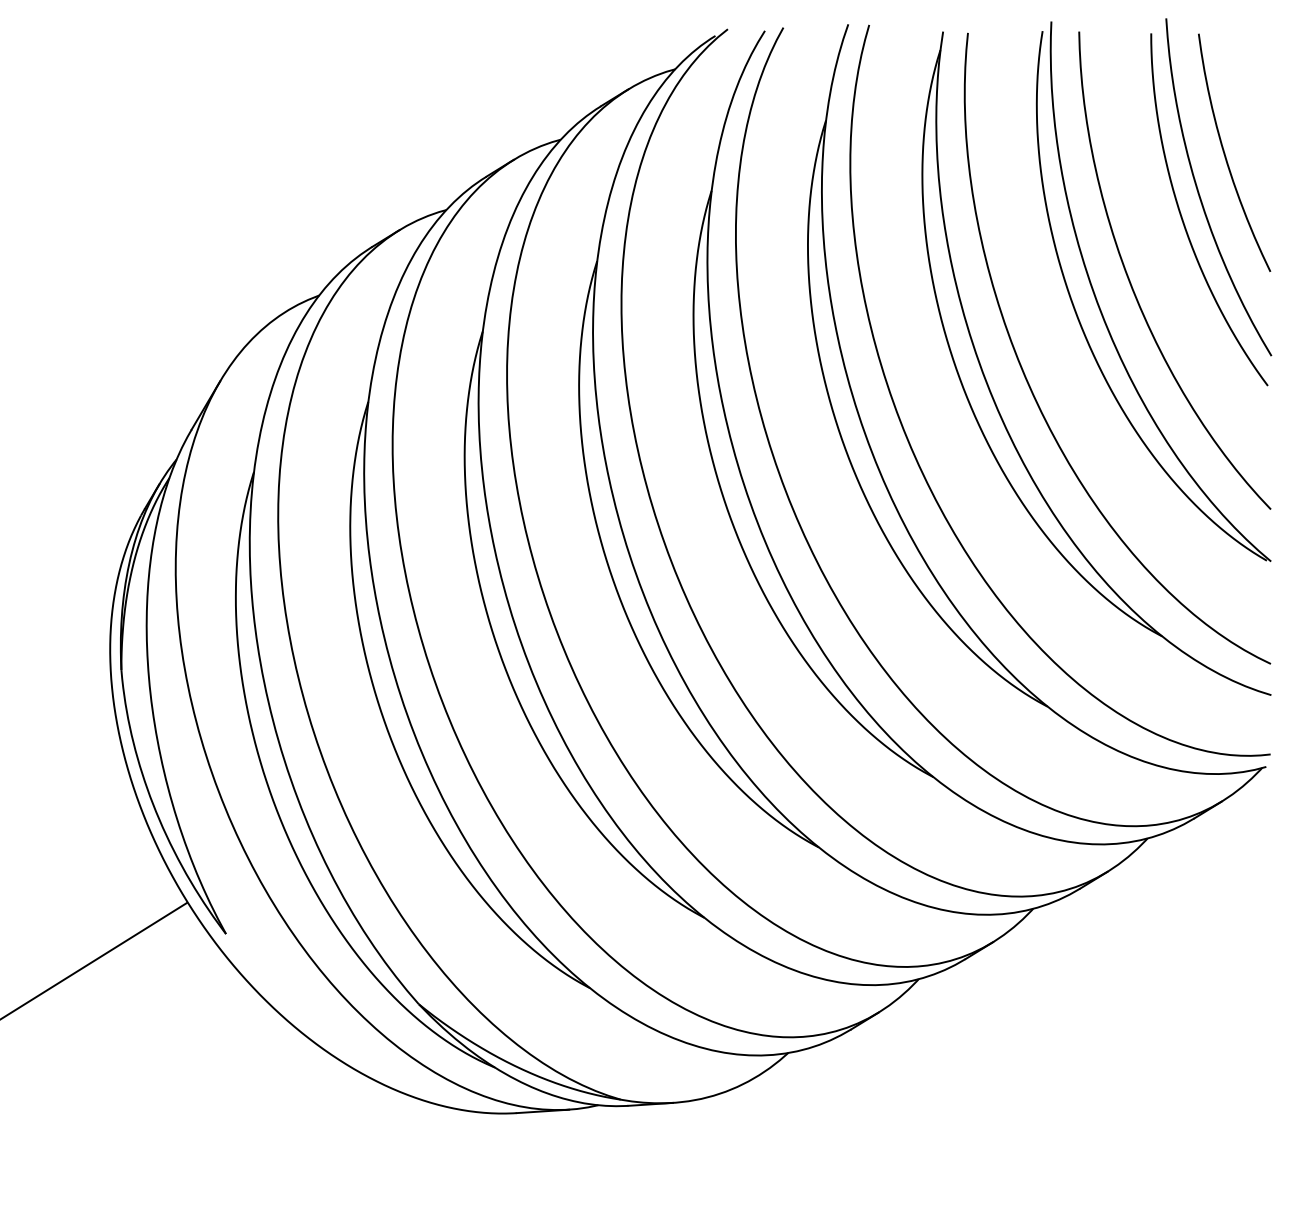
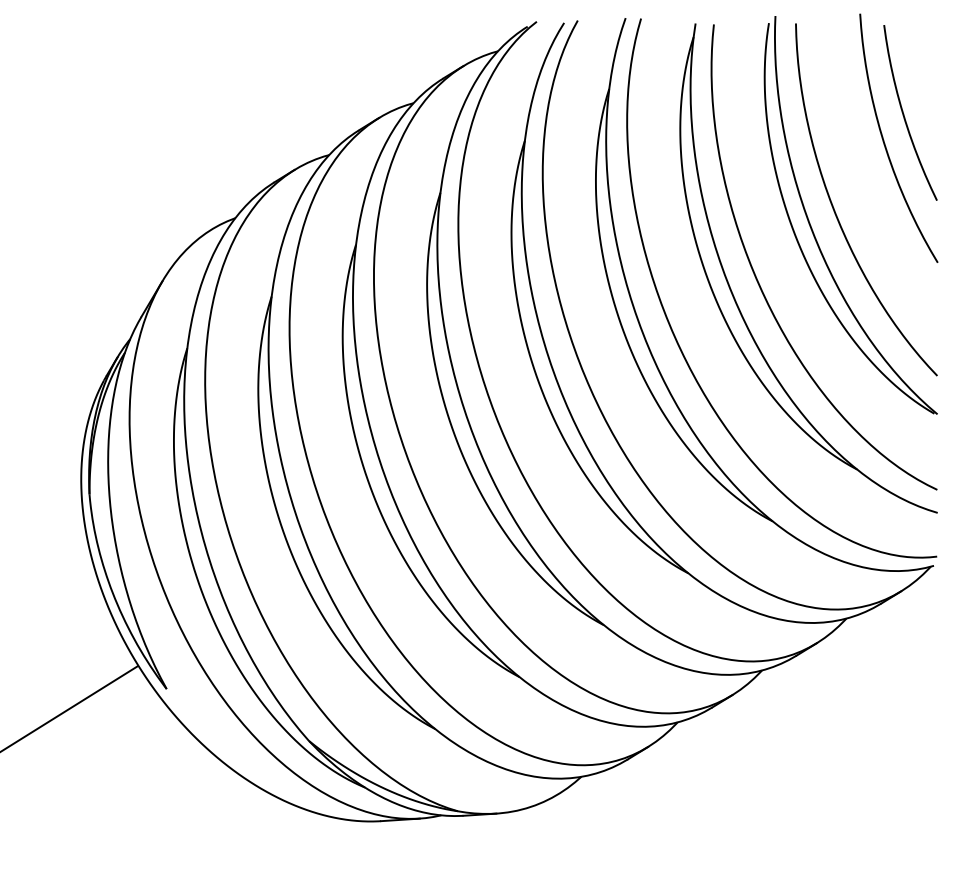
curve: (1182, 216) -> (872, 159), removed

